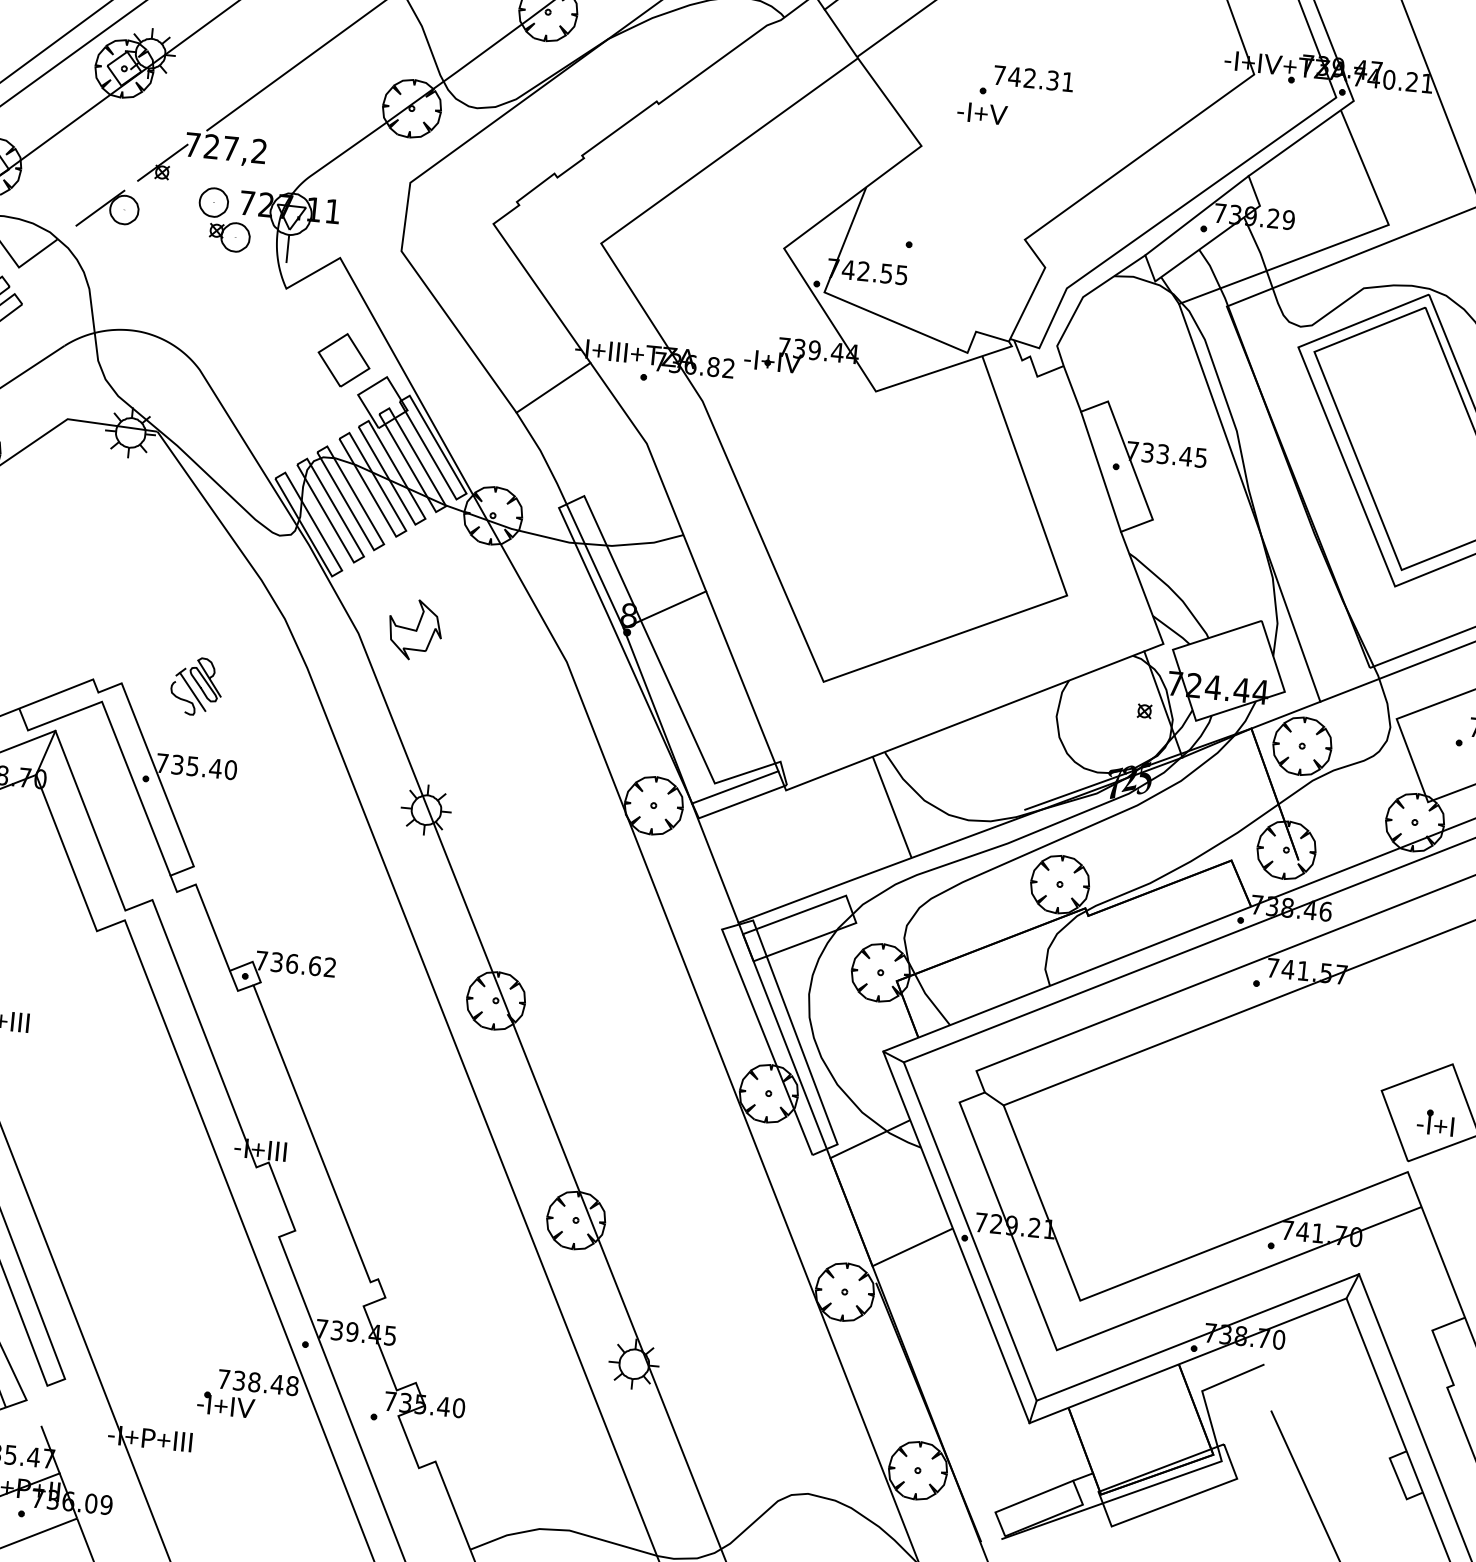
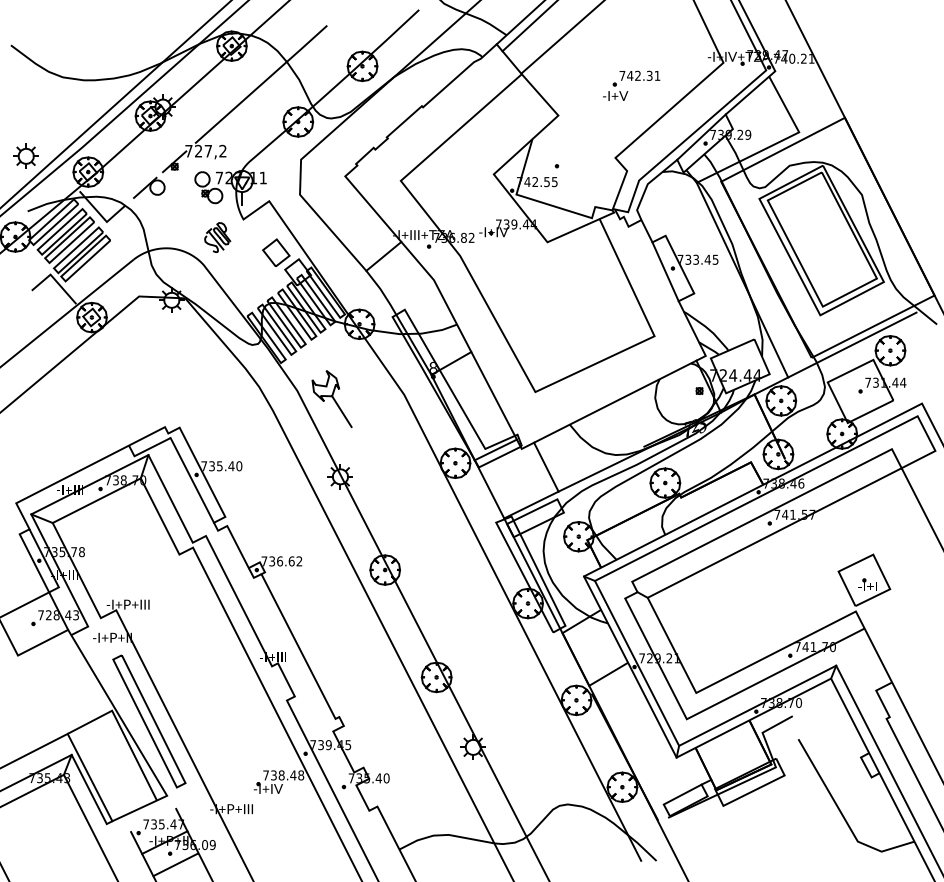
part: (1015, 95) -> (631, 85), moved
line: (441, 682) -> (341, 411), added
part: (196, 686) -> (217, 237), moved
line: (892, 805) -> (546, 466), moved

